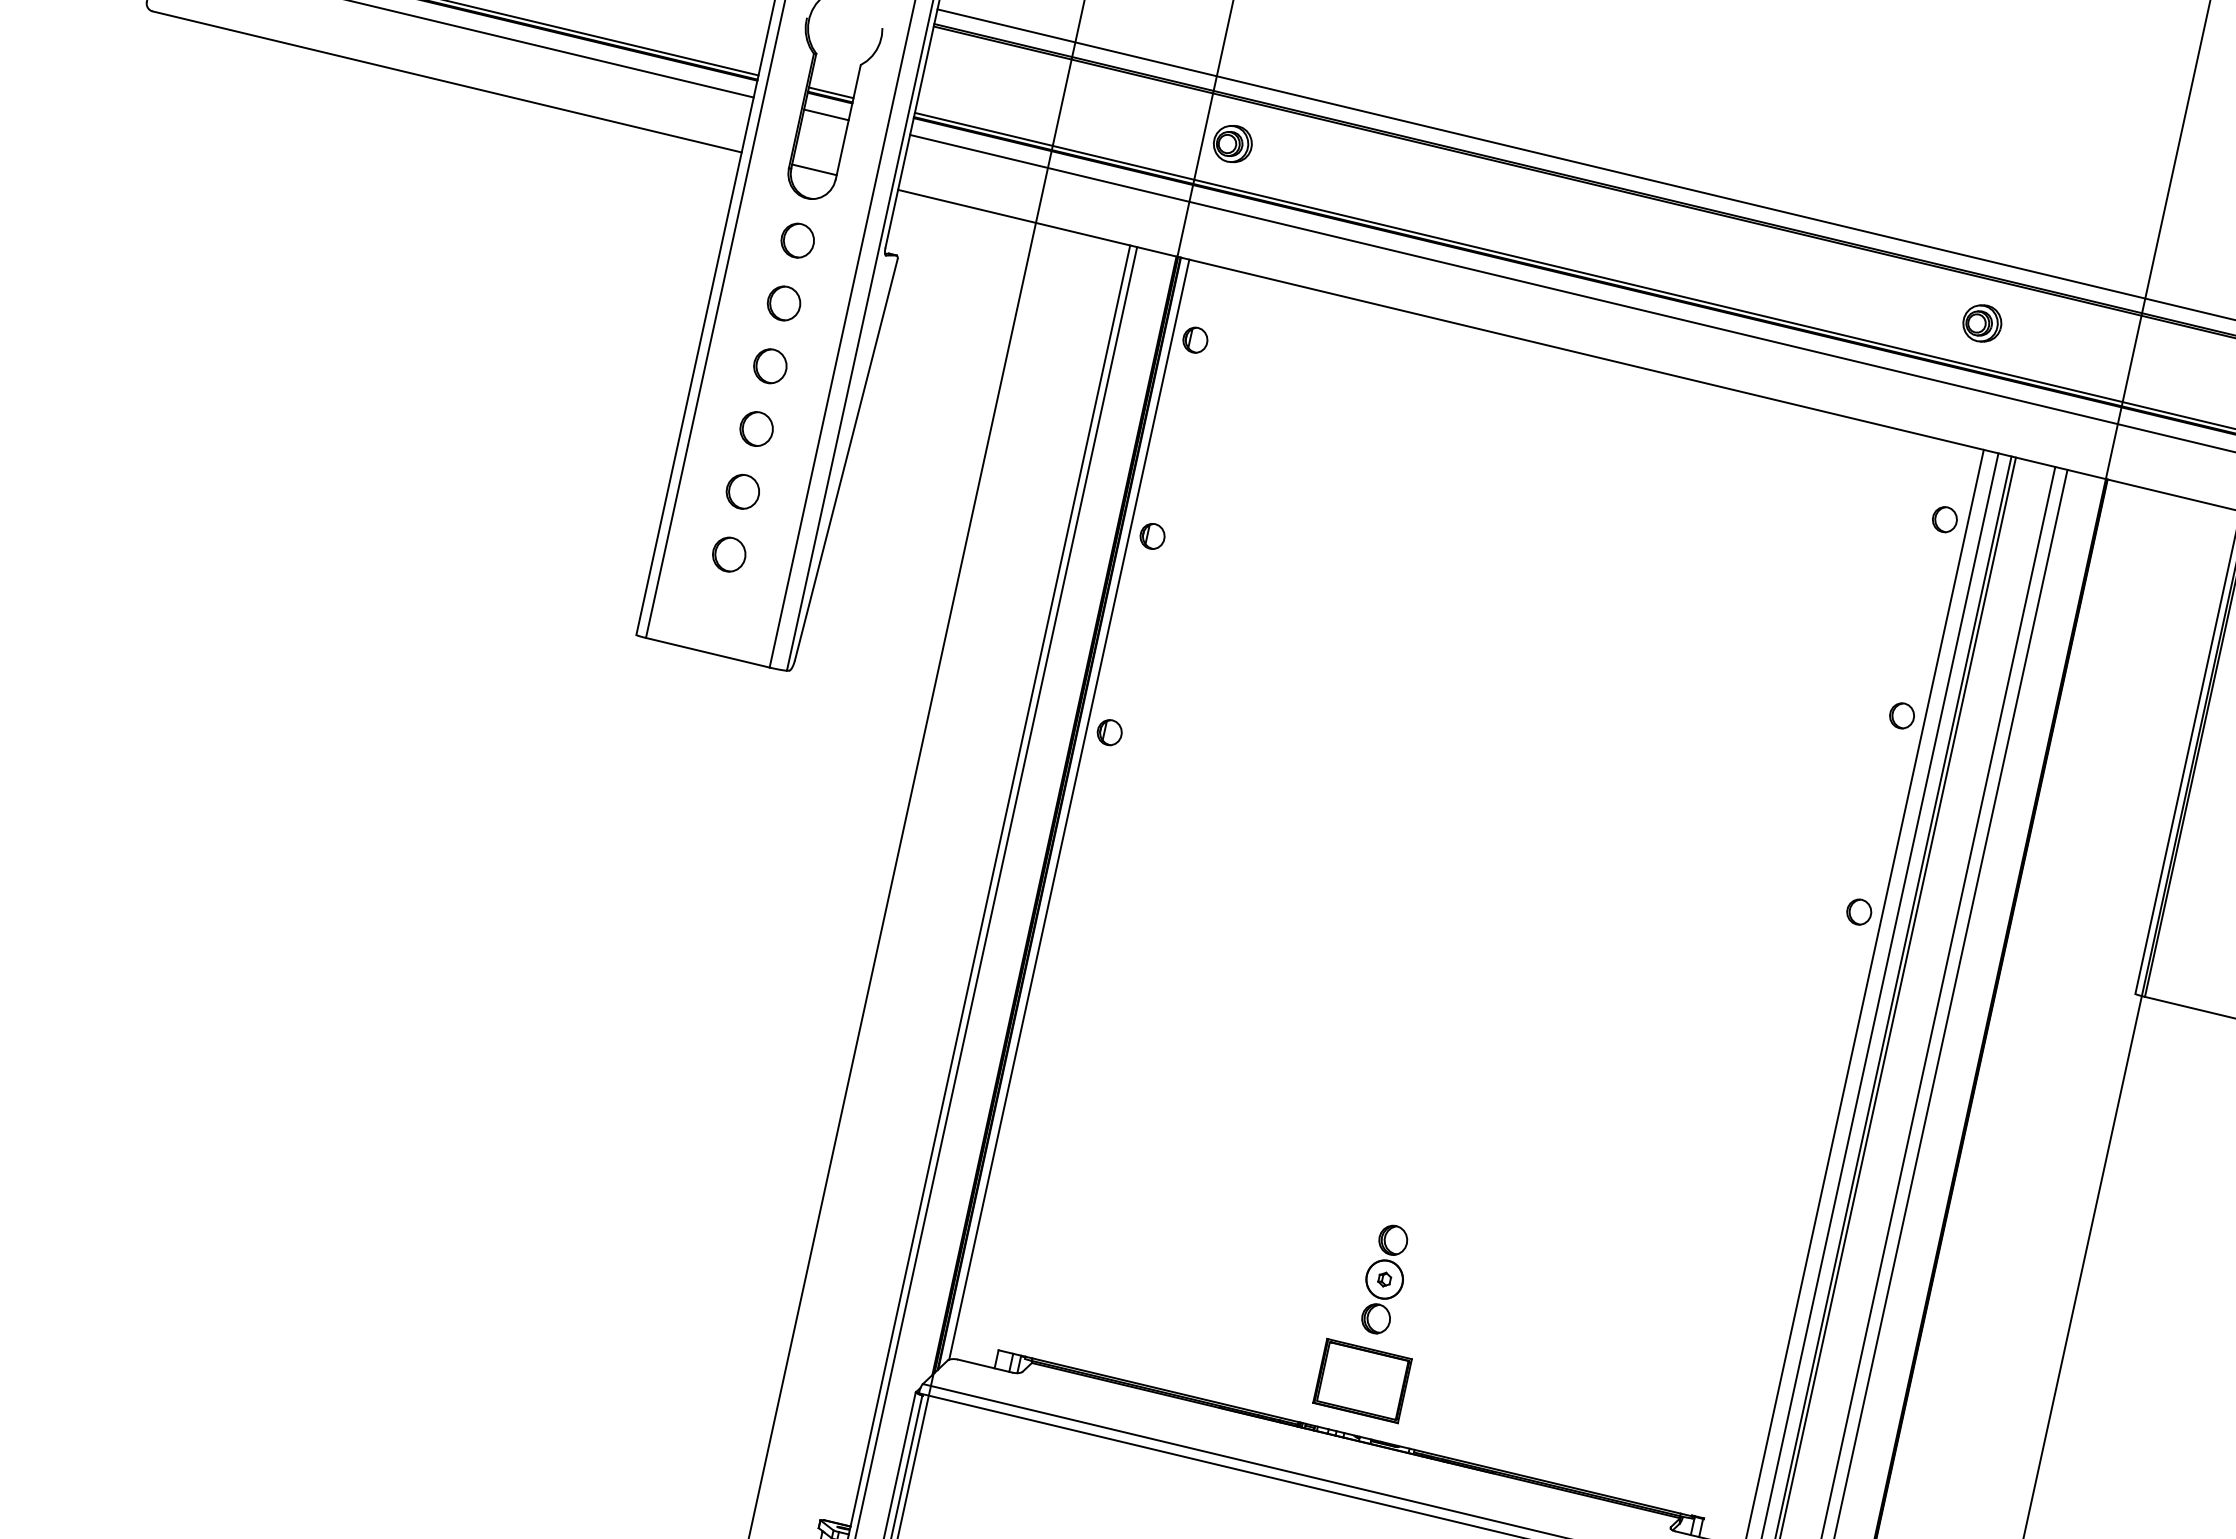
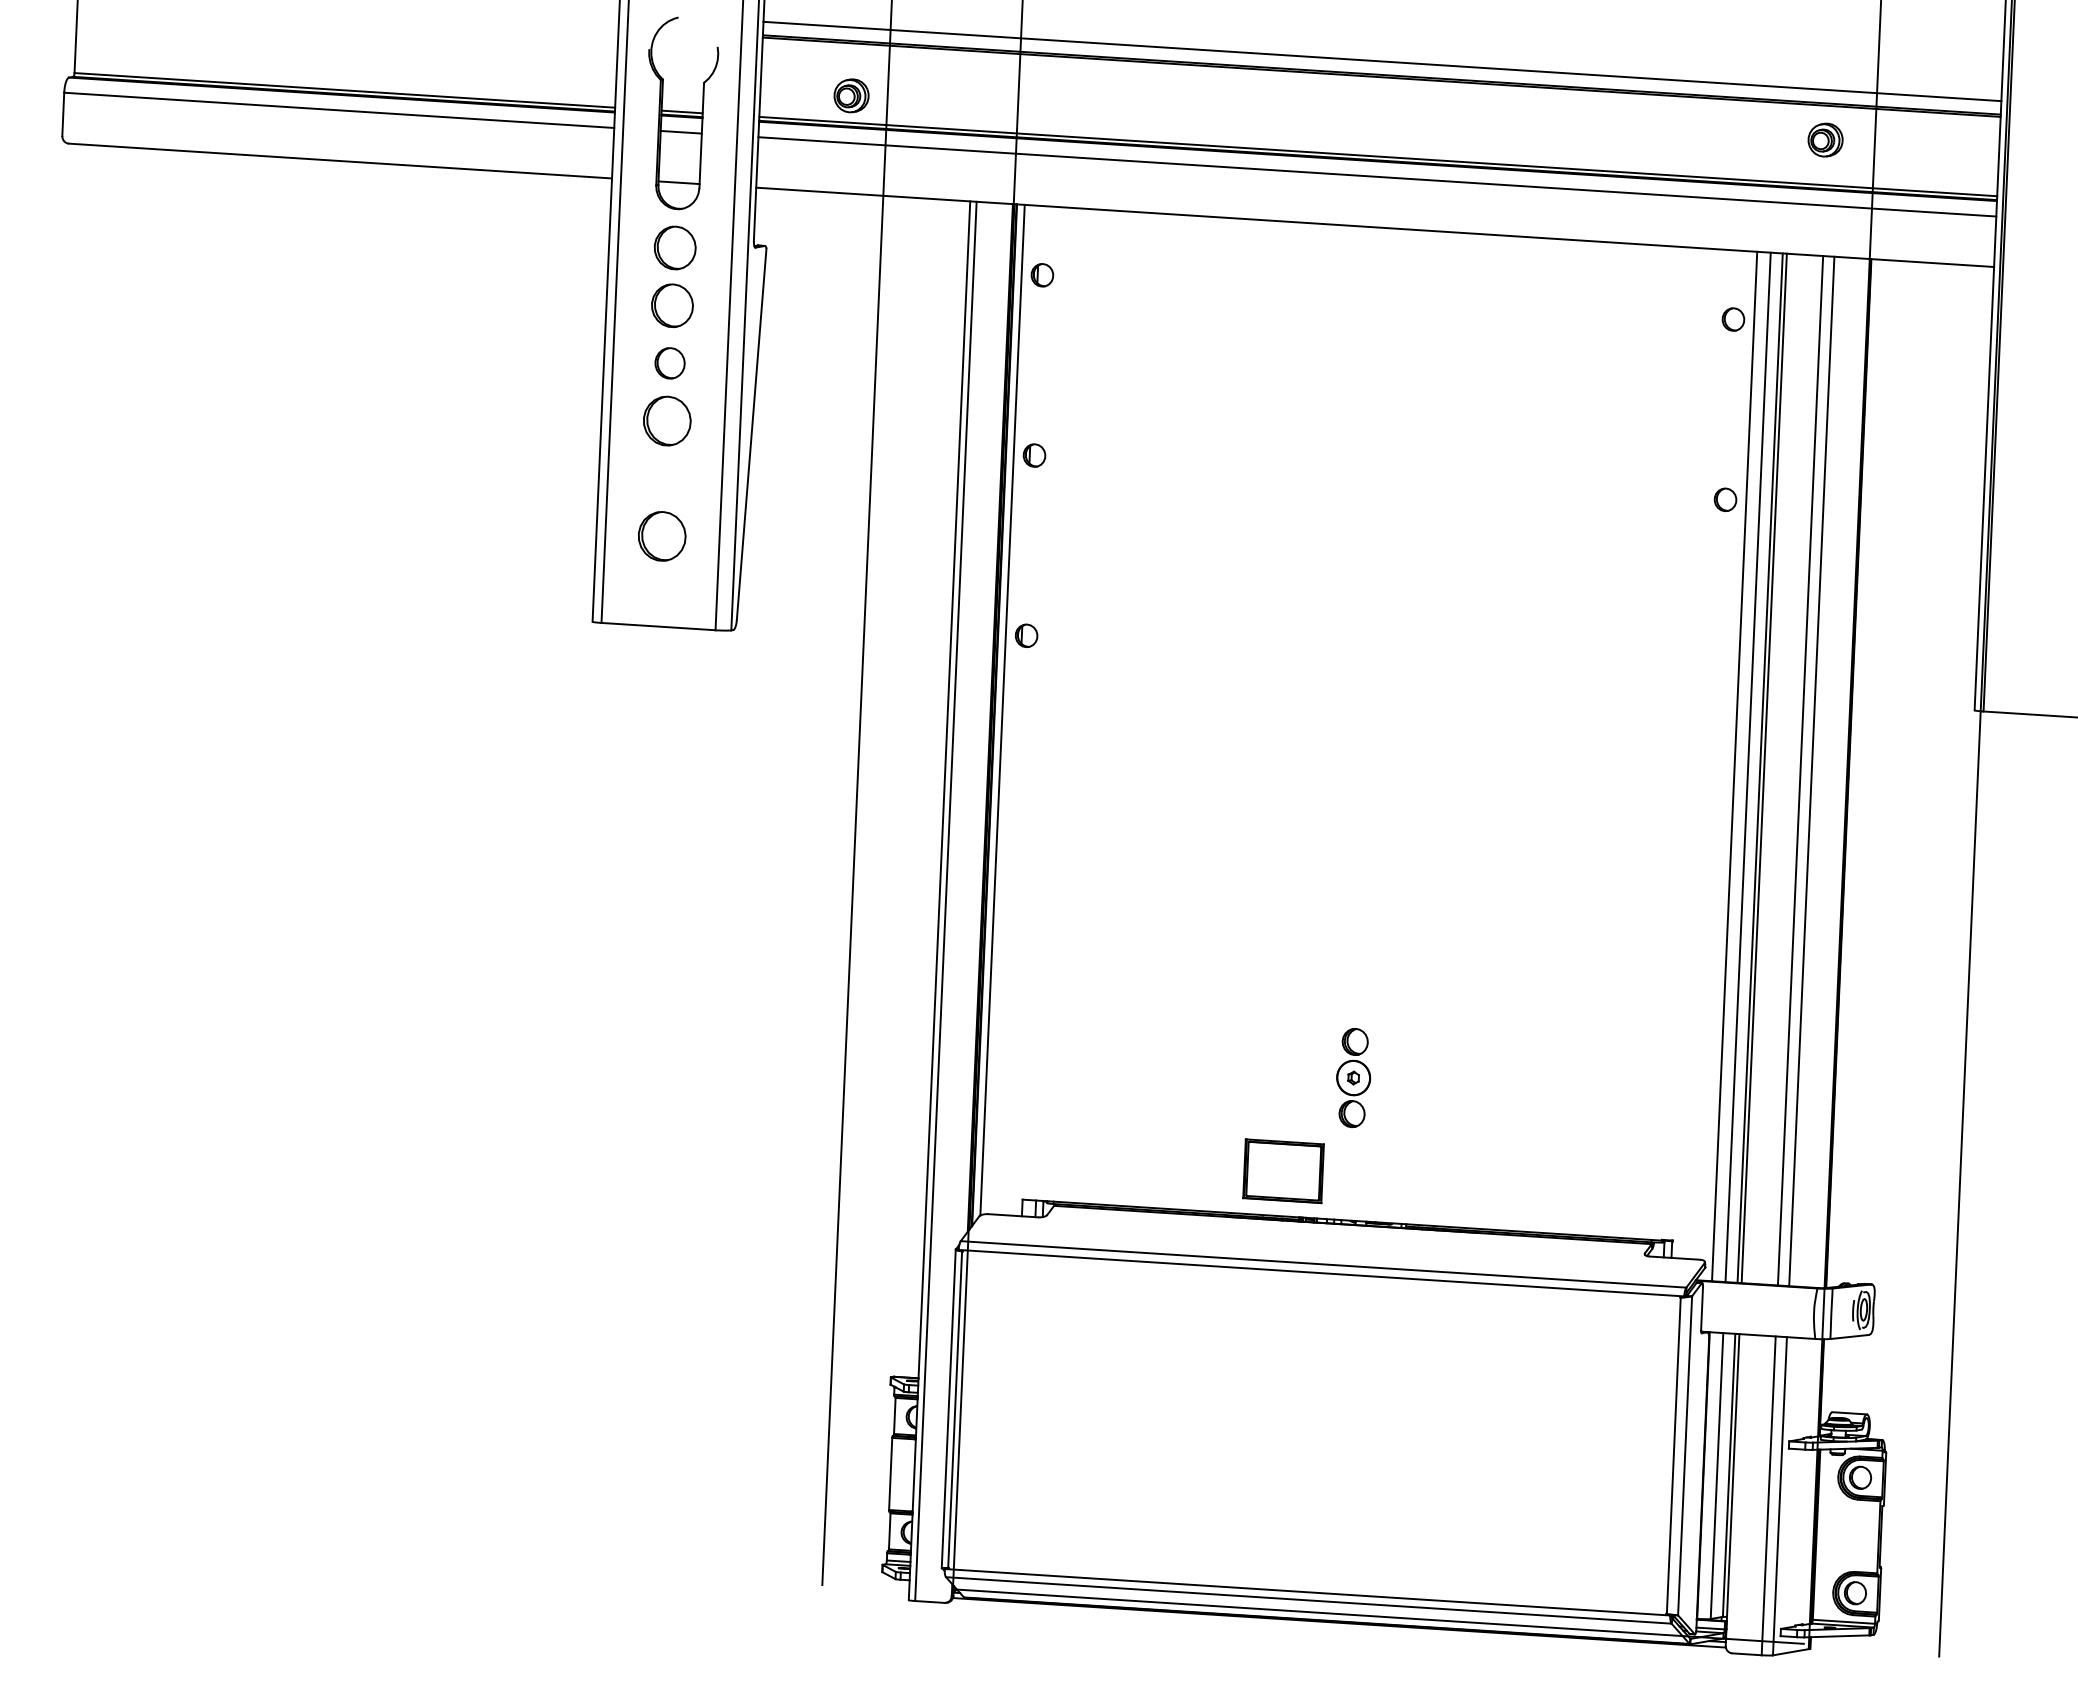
part: (1232, 143) -> (851, 95), moved
part: (797, 240) -> (674, 247), size x1.4
part: (783, 303) -> (672, 305), size x1.4
part: (1982, 322) -> (1825, 139), moved
part: (756, 428) -> (667, 420), size x1.6
part: (742, 491) -> (664, 478), removed
part: (729, 554) -> (662, 536), size x1.6
part: (1859, 912) -> (1717, 680), removed
part: (1362, 1381) -> (1283, 1171), moved

